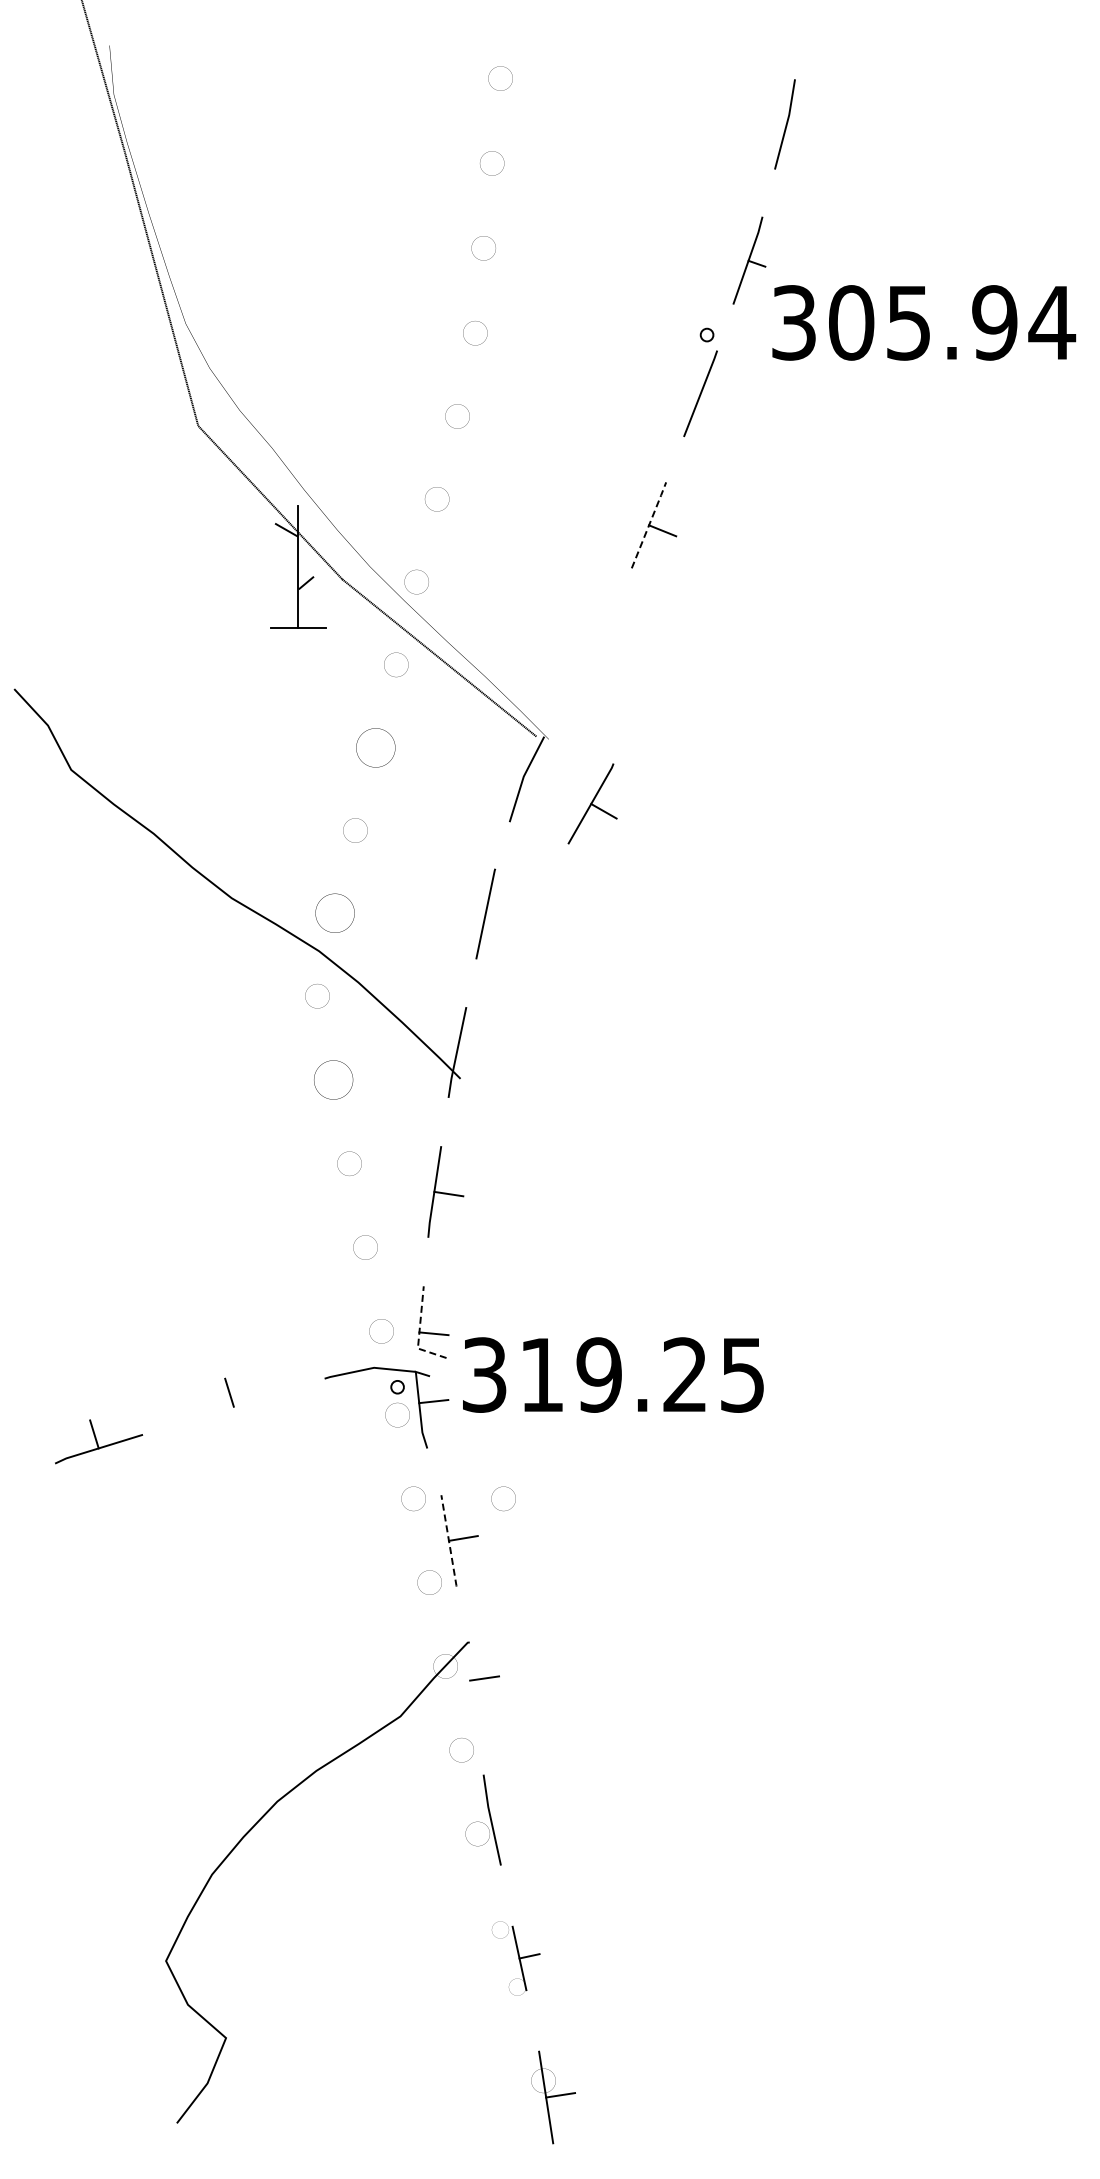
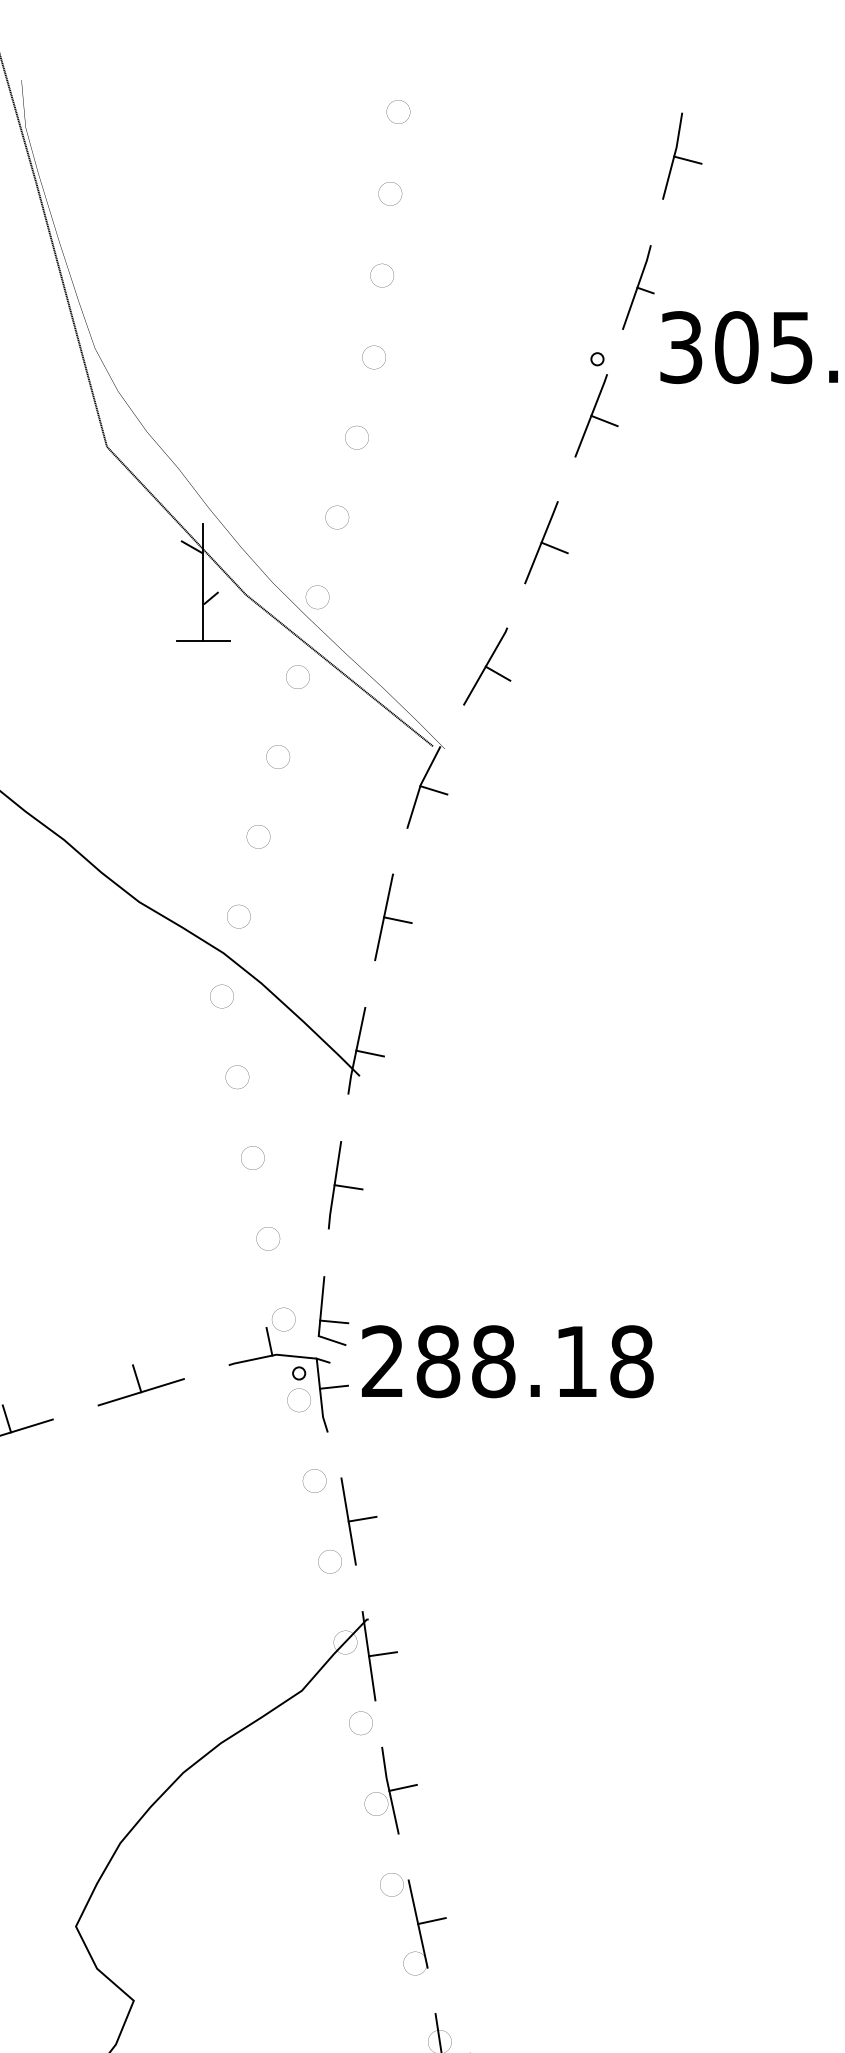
line: (800, 128) -> (687, 160), added
line: (714, 398) -> (604, 420), added
line: (649, 524) -> (541, 541), dashed -> solid
part: (375, 747) -> (277, 756), size x0.62
line: (537, 781) -> (434, 789), added
part: (592, 803) -> (487, 666), moved
part: (334, 913) -> (238, 916), size x0.62
line: (499, 916) -> (397, 919), added
line: (470, 1055) -> (369, 1053), added
part: (333, 1079) -> (237, 1076), size x0.62
line: (419, 1332) -> (320, 1320), dashed -> solid
line: (366, 1354) -> (269, 1341), added
text: (613, 1374) -> (507, 1361), 319.25 -> 288.18
line: (233, 1406) -> (140, 1392), added
part: (503, 1498) -> (401, 1480), removed
line: (449, 1541) -> (349, 1522), dashed -> solid
line: (469, 1680) -> (368, 1656), added
line: (505, 1817) -> (403, 1788), added
part: (515, 1958) -> (412, 1924), size x1.43

